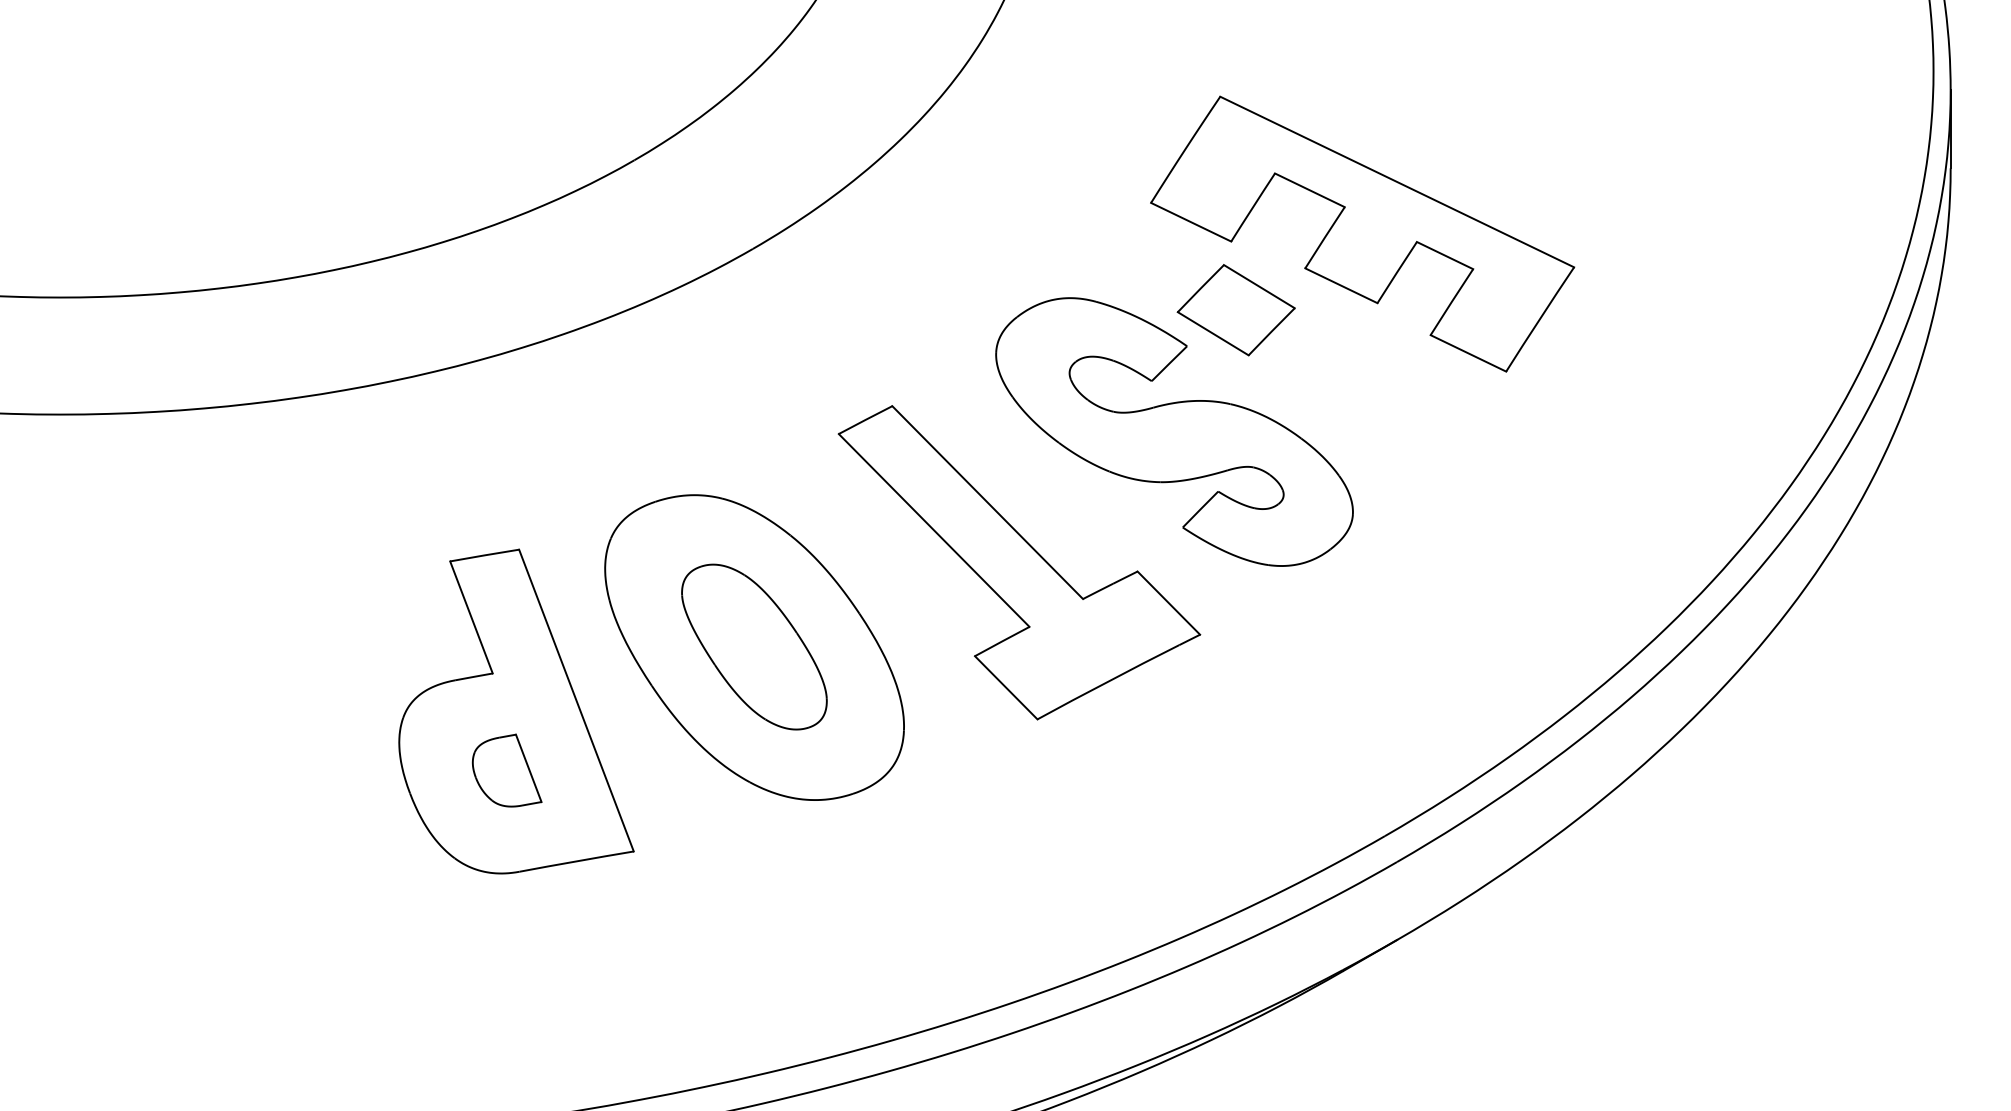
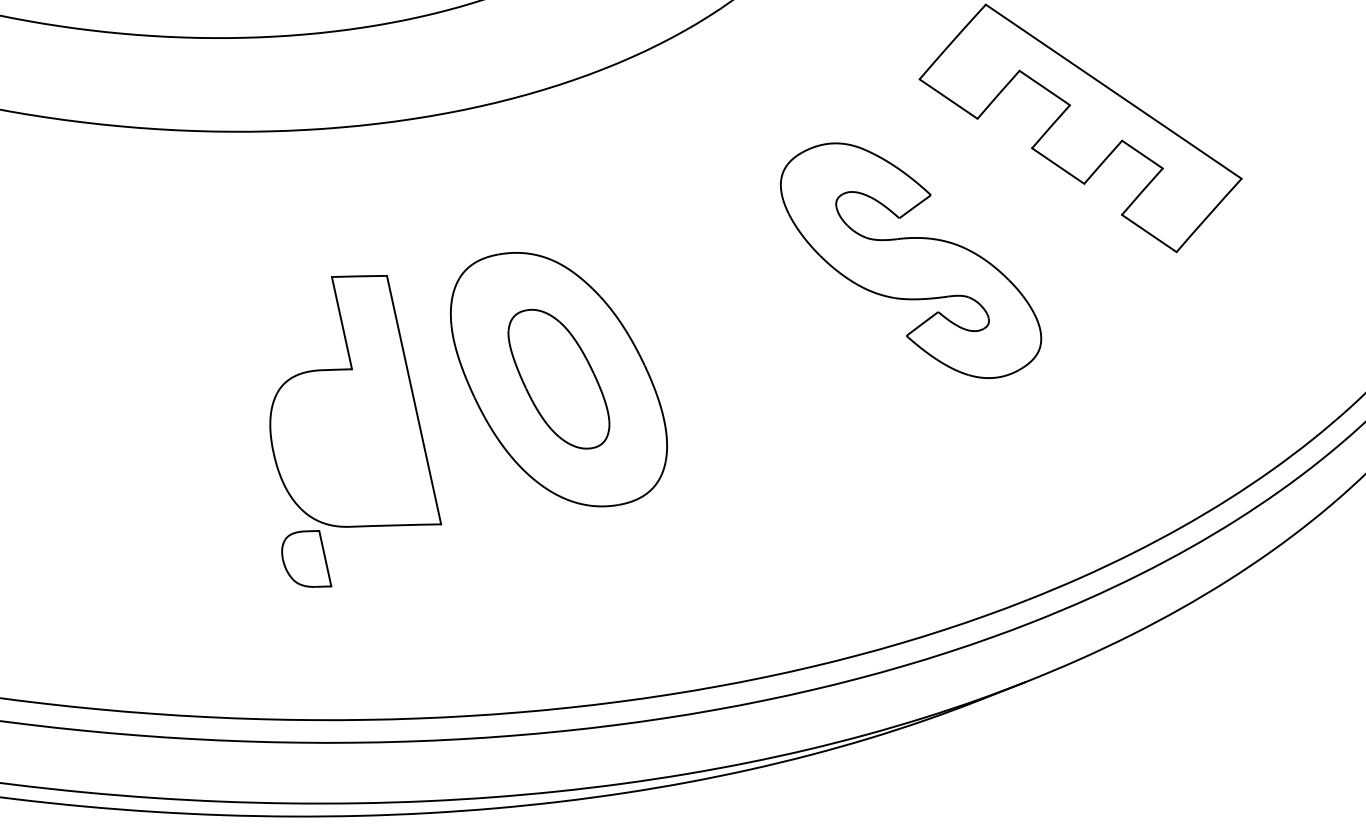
part: (1235, 310) -> (972, 172), removed
part: (1019, 562) -> (775, 344), removed
part: (506, 770) -> (307, 557), moved

